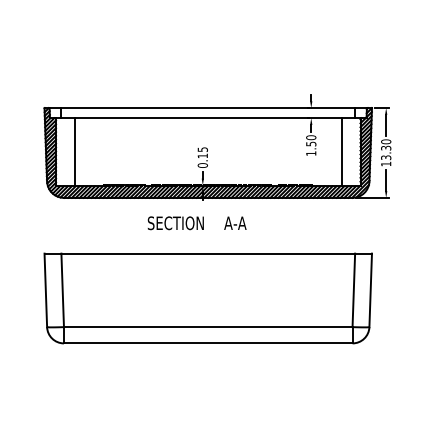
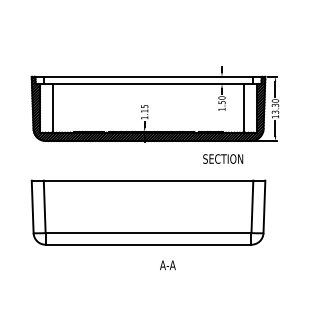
text: (202, 165) -> (144, 117), 0.15 -> 1.15
text: (235, 222) -> (167, 264), moved
text: (175, 223) -> (222, 159), moved

